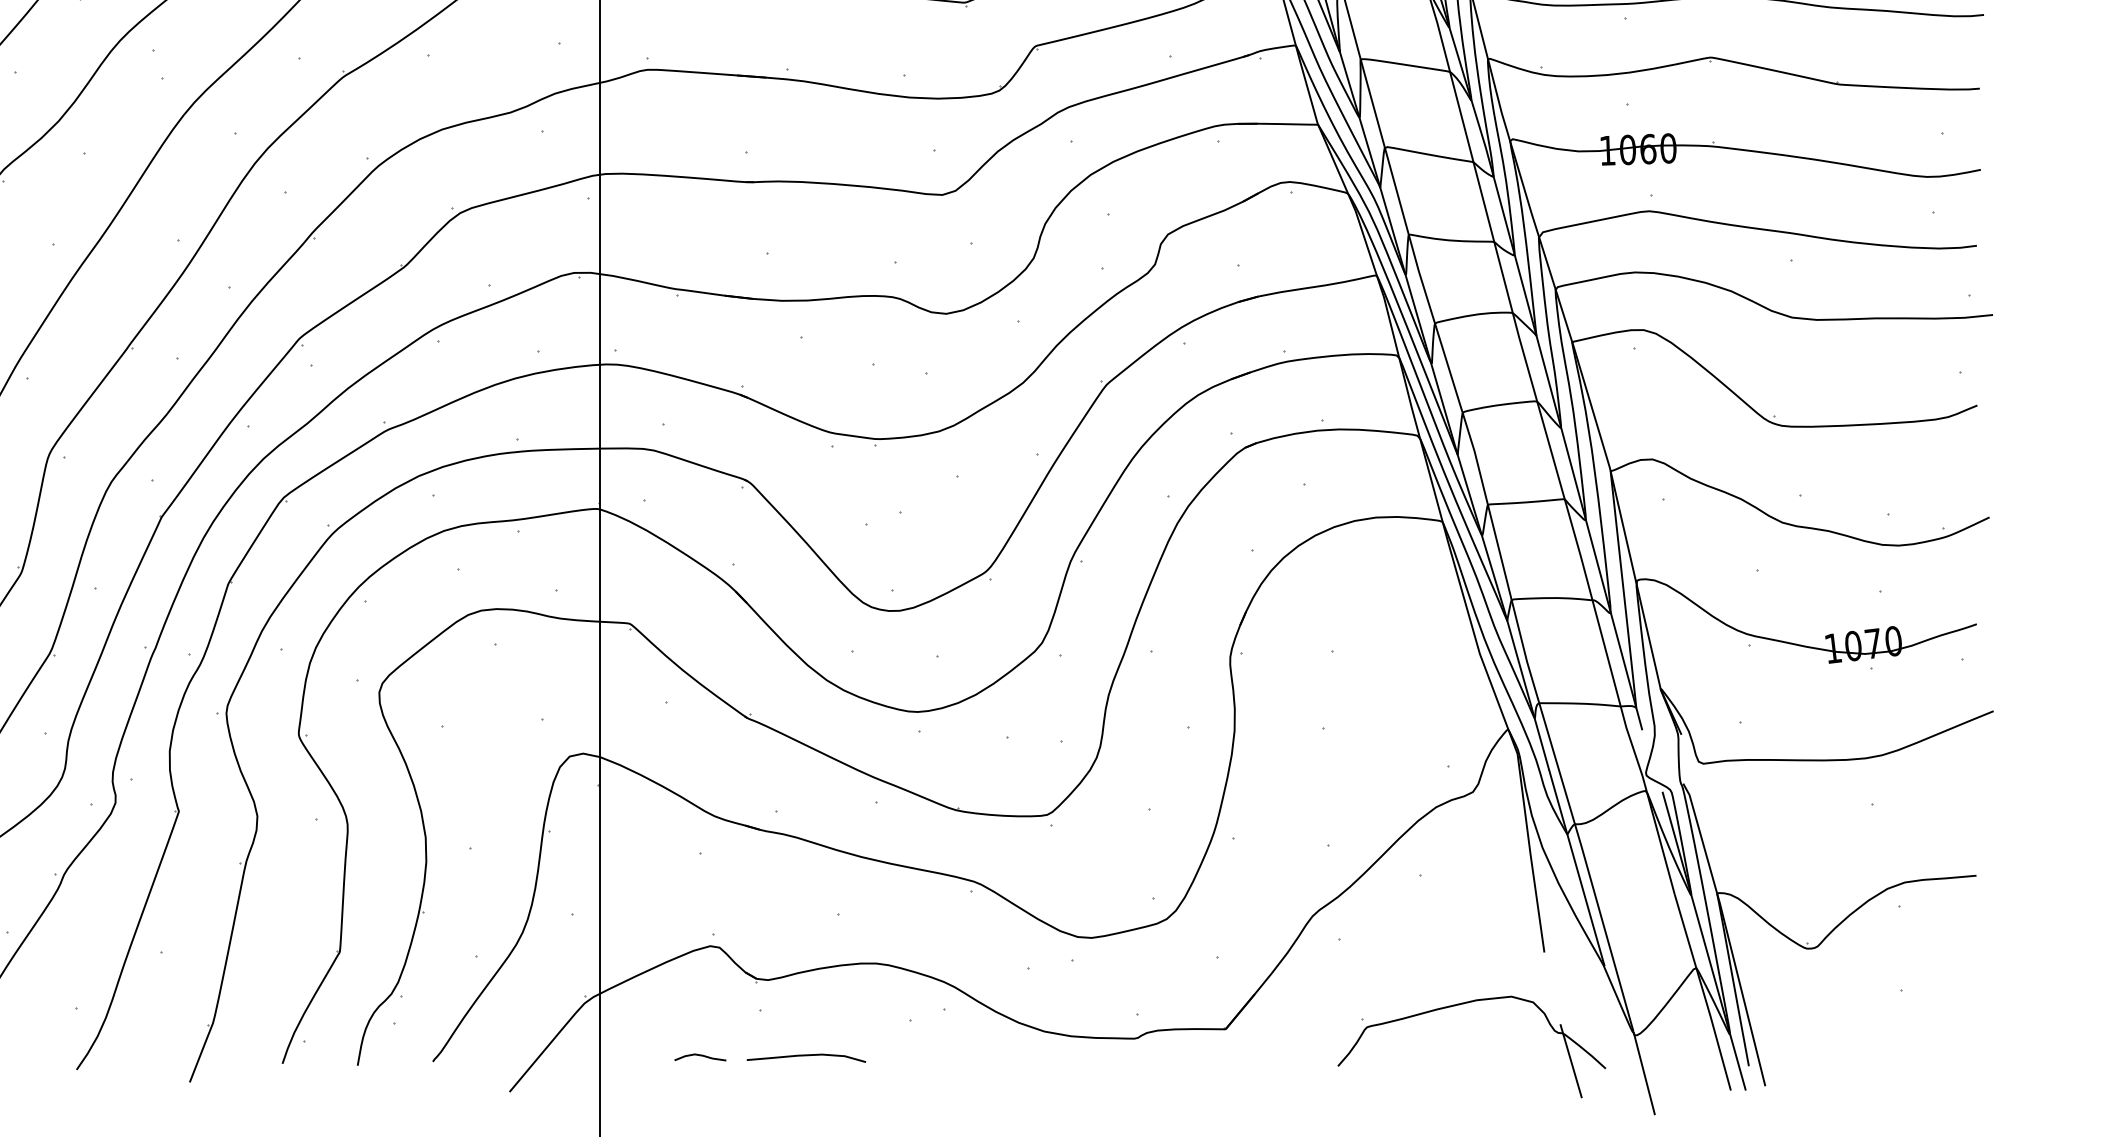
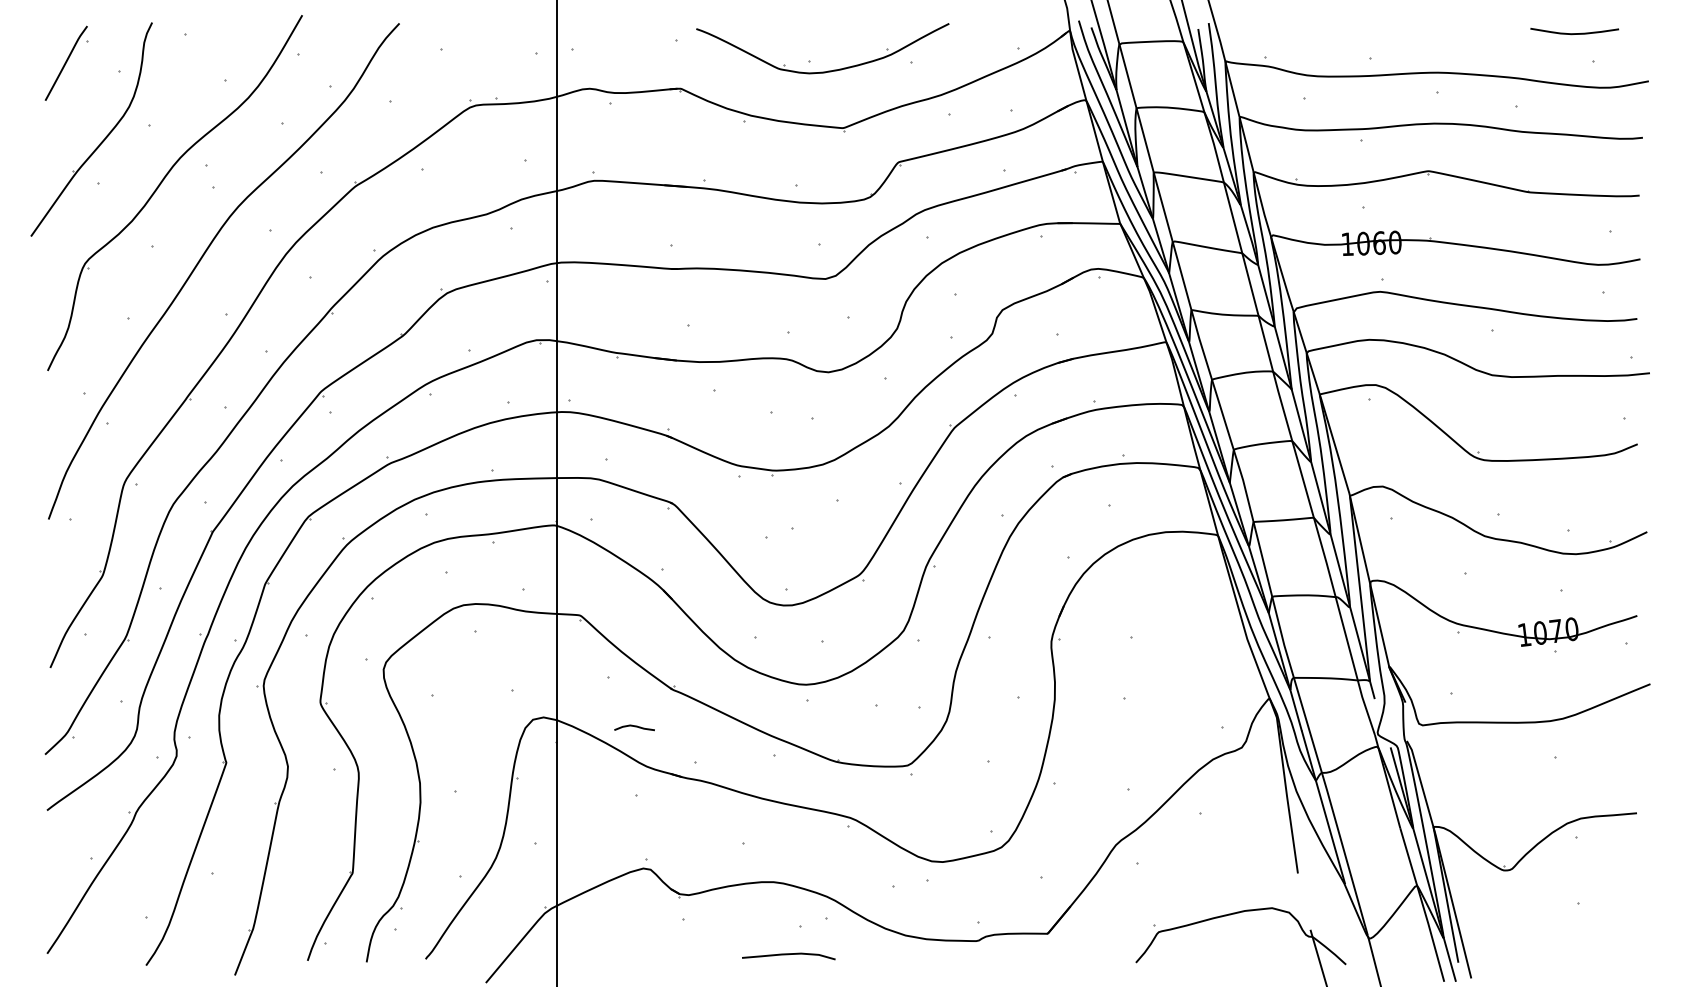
curve: (700, 1056) -> (634, 727), moved
curve: (806, 1056) -> (788, 955), moved

